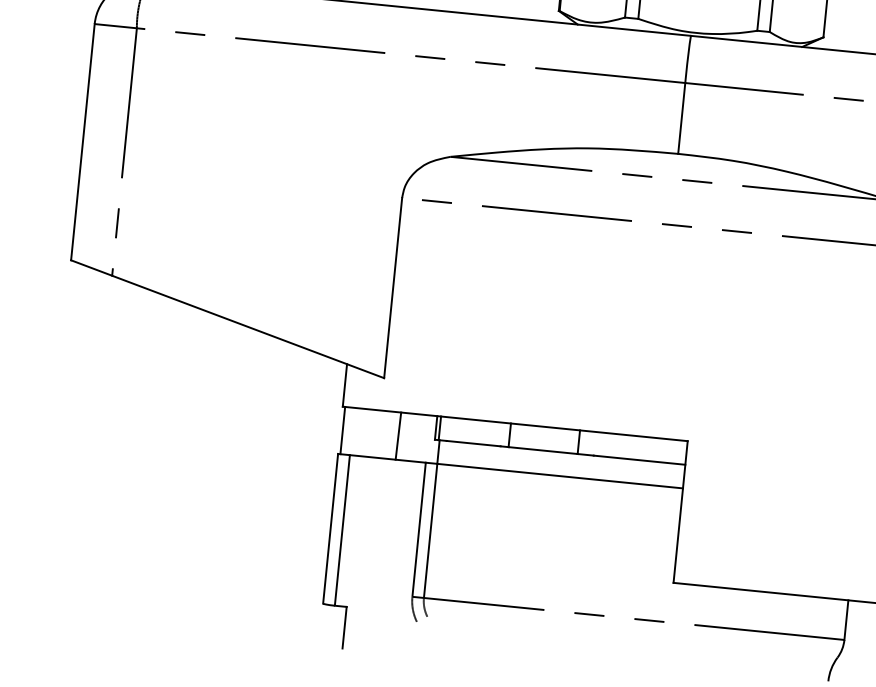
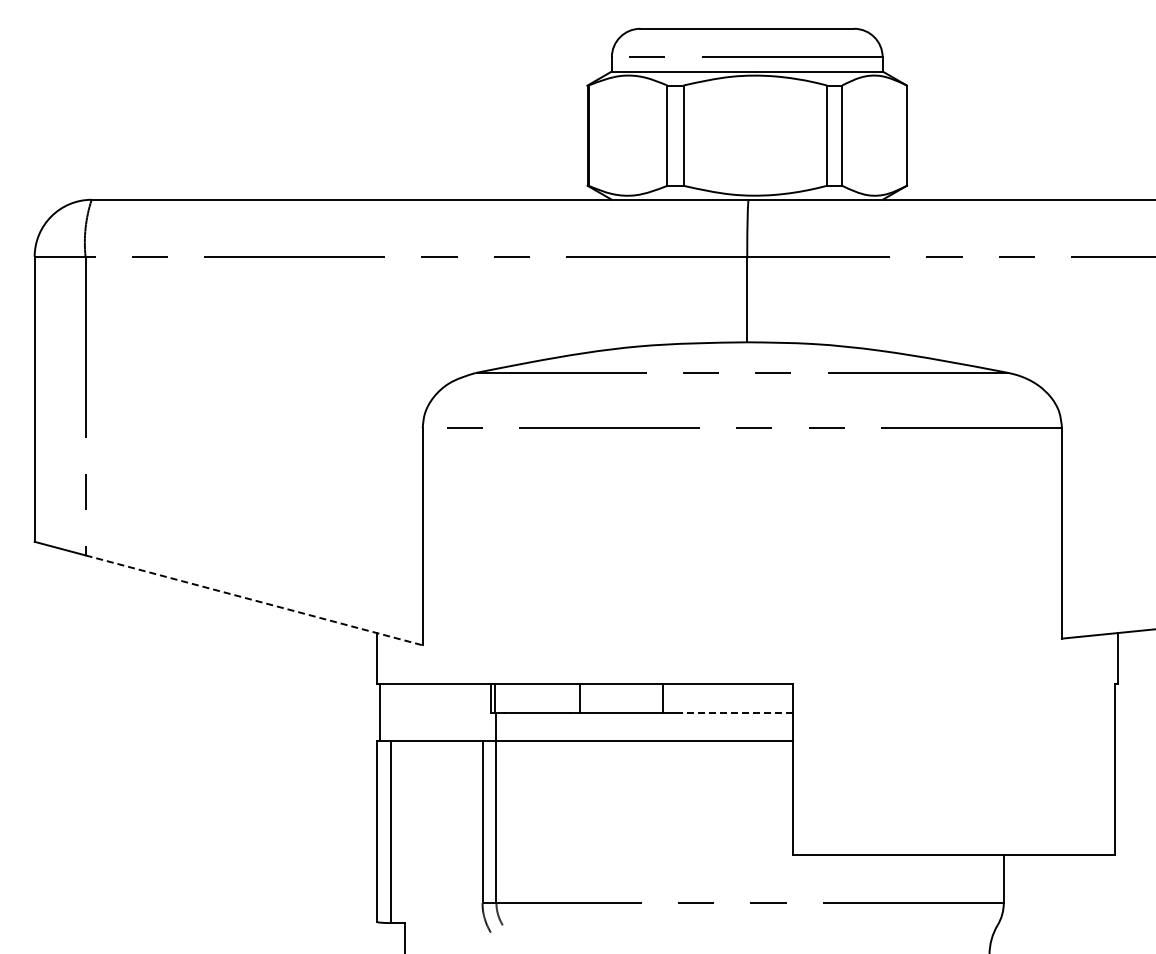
line: (248, 327) -> (254, 600), solid -> dashed
line: (398, 435) -> (446, 712), removed
line: (639, 459) -> (737, 712), solid -> dashed

